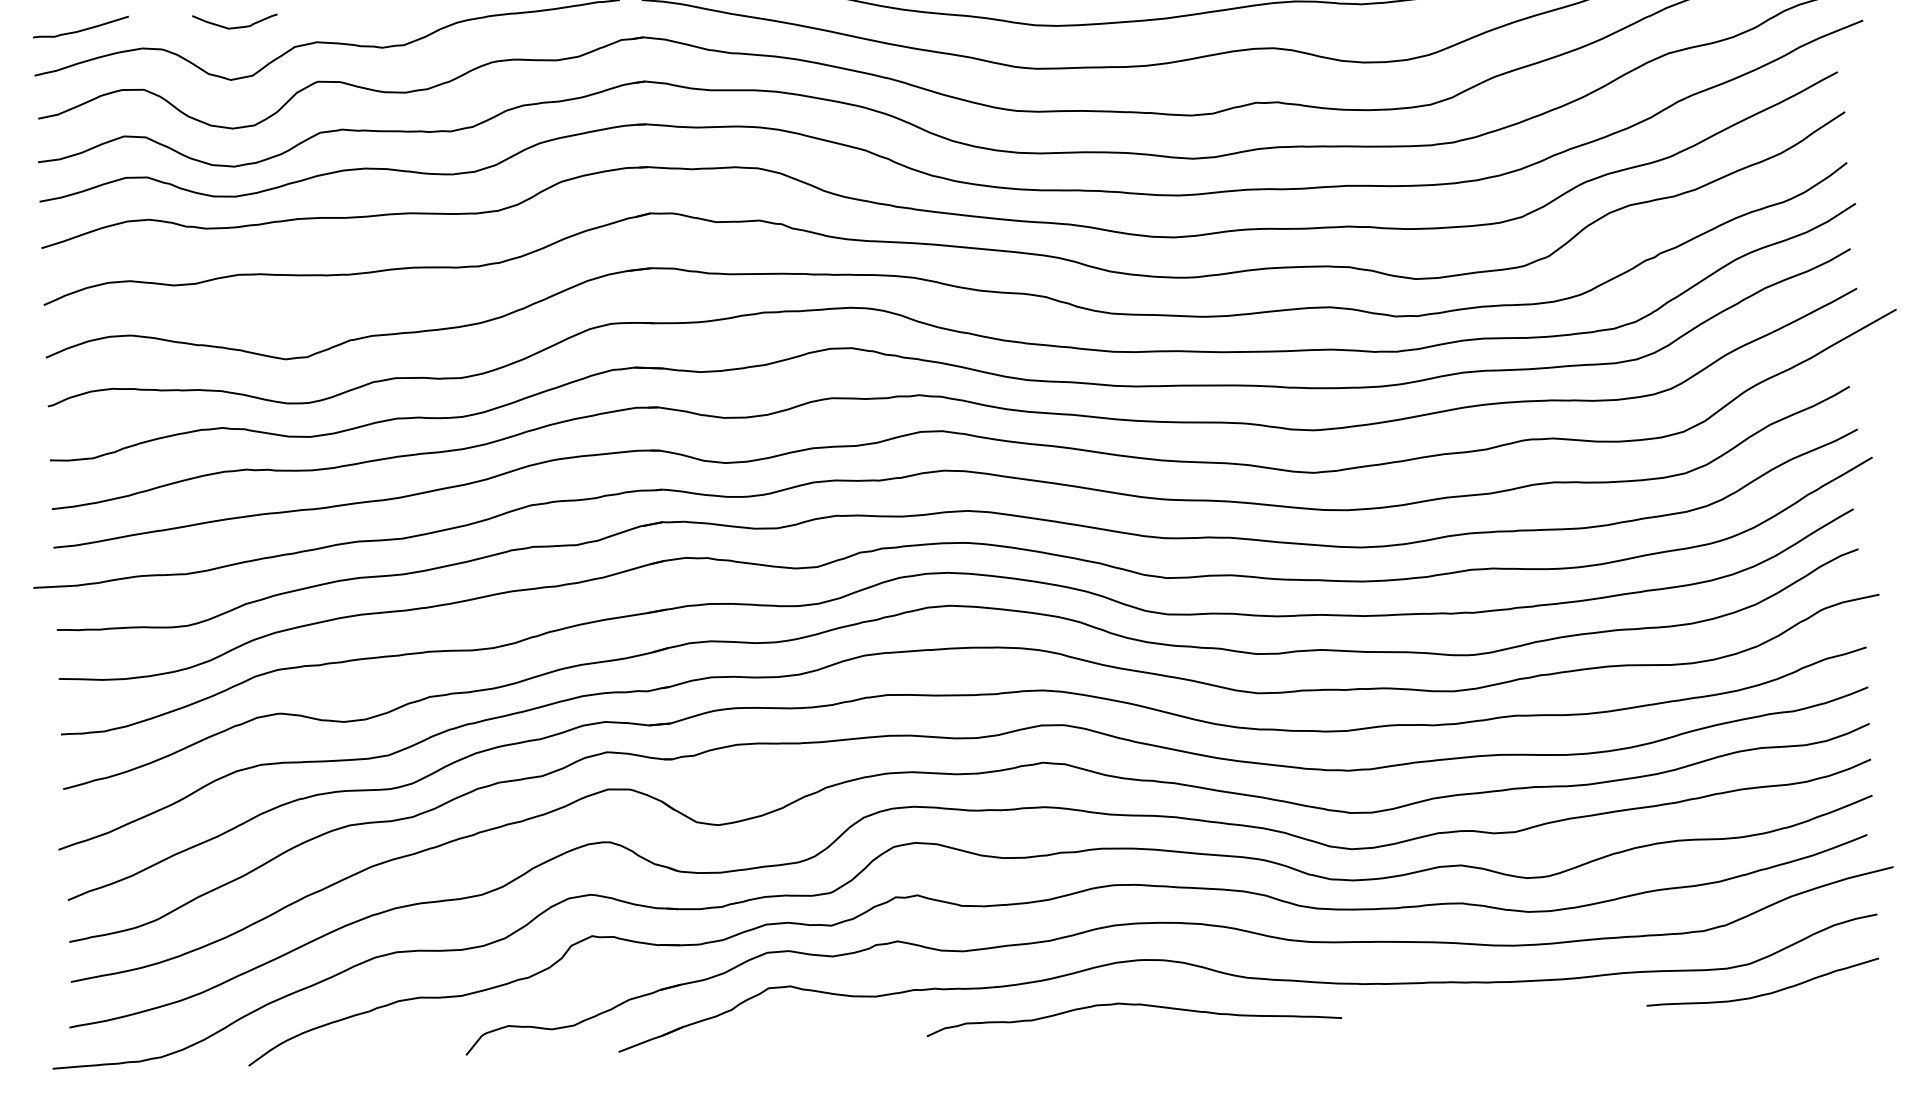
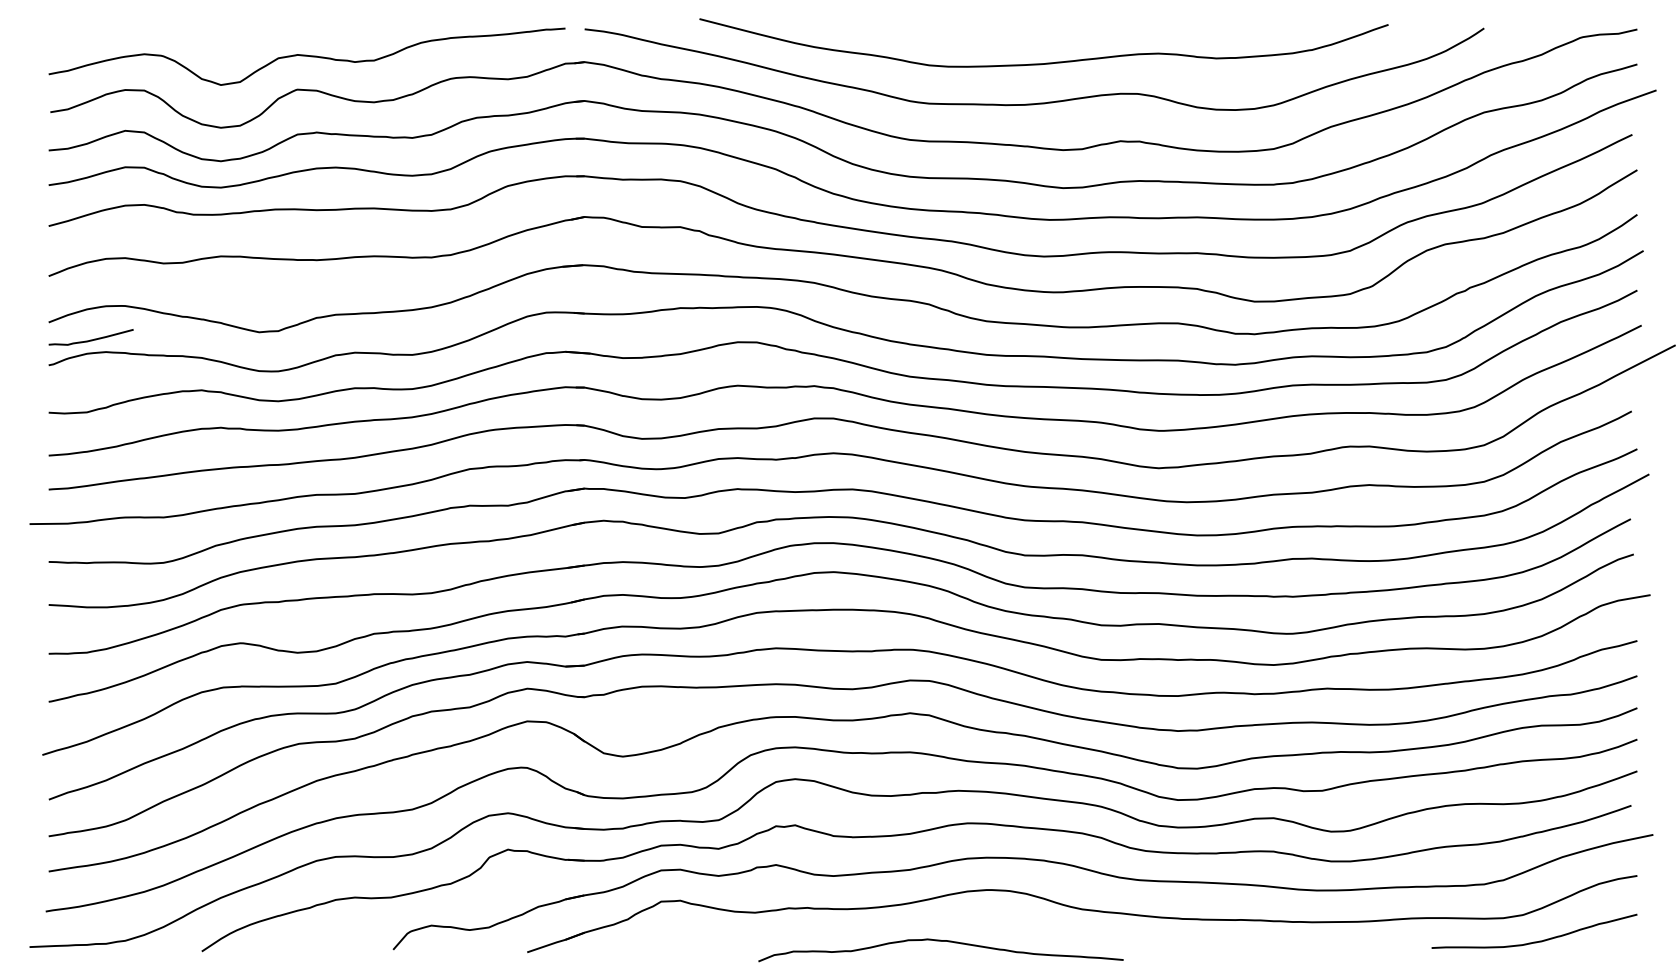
curve: (235, 26) -> (226, 38), removed
curve: (80, 29) -> (90, 339), moved
curve: (1132, 1005) -> (940, 941), moved

